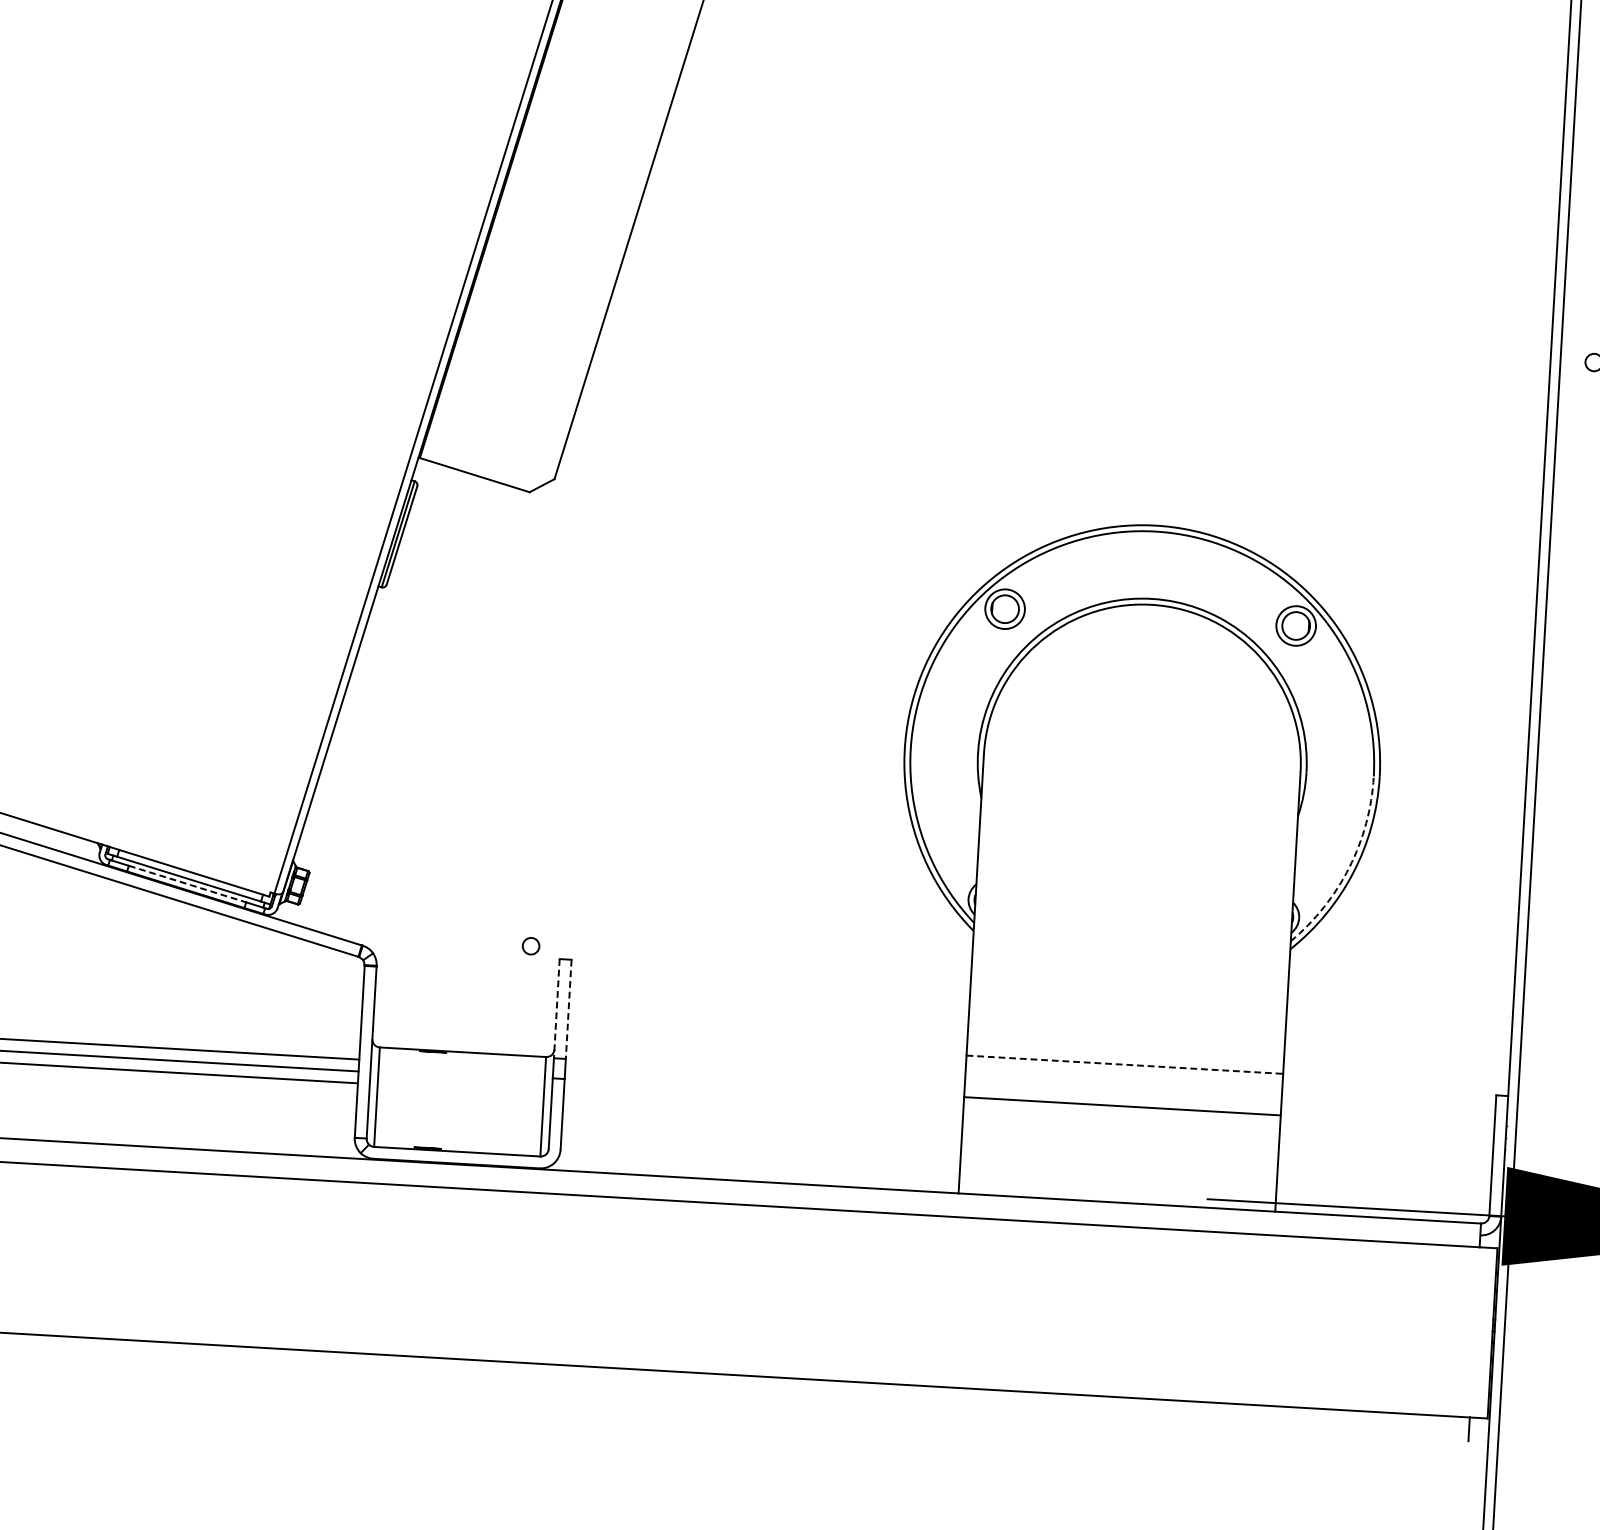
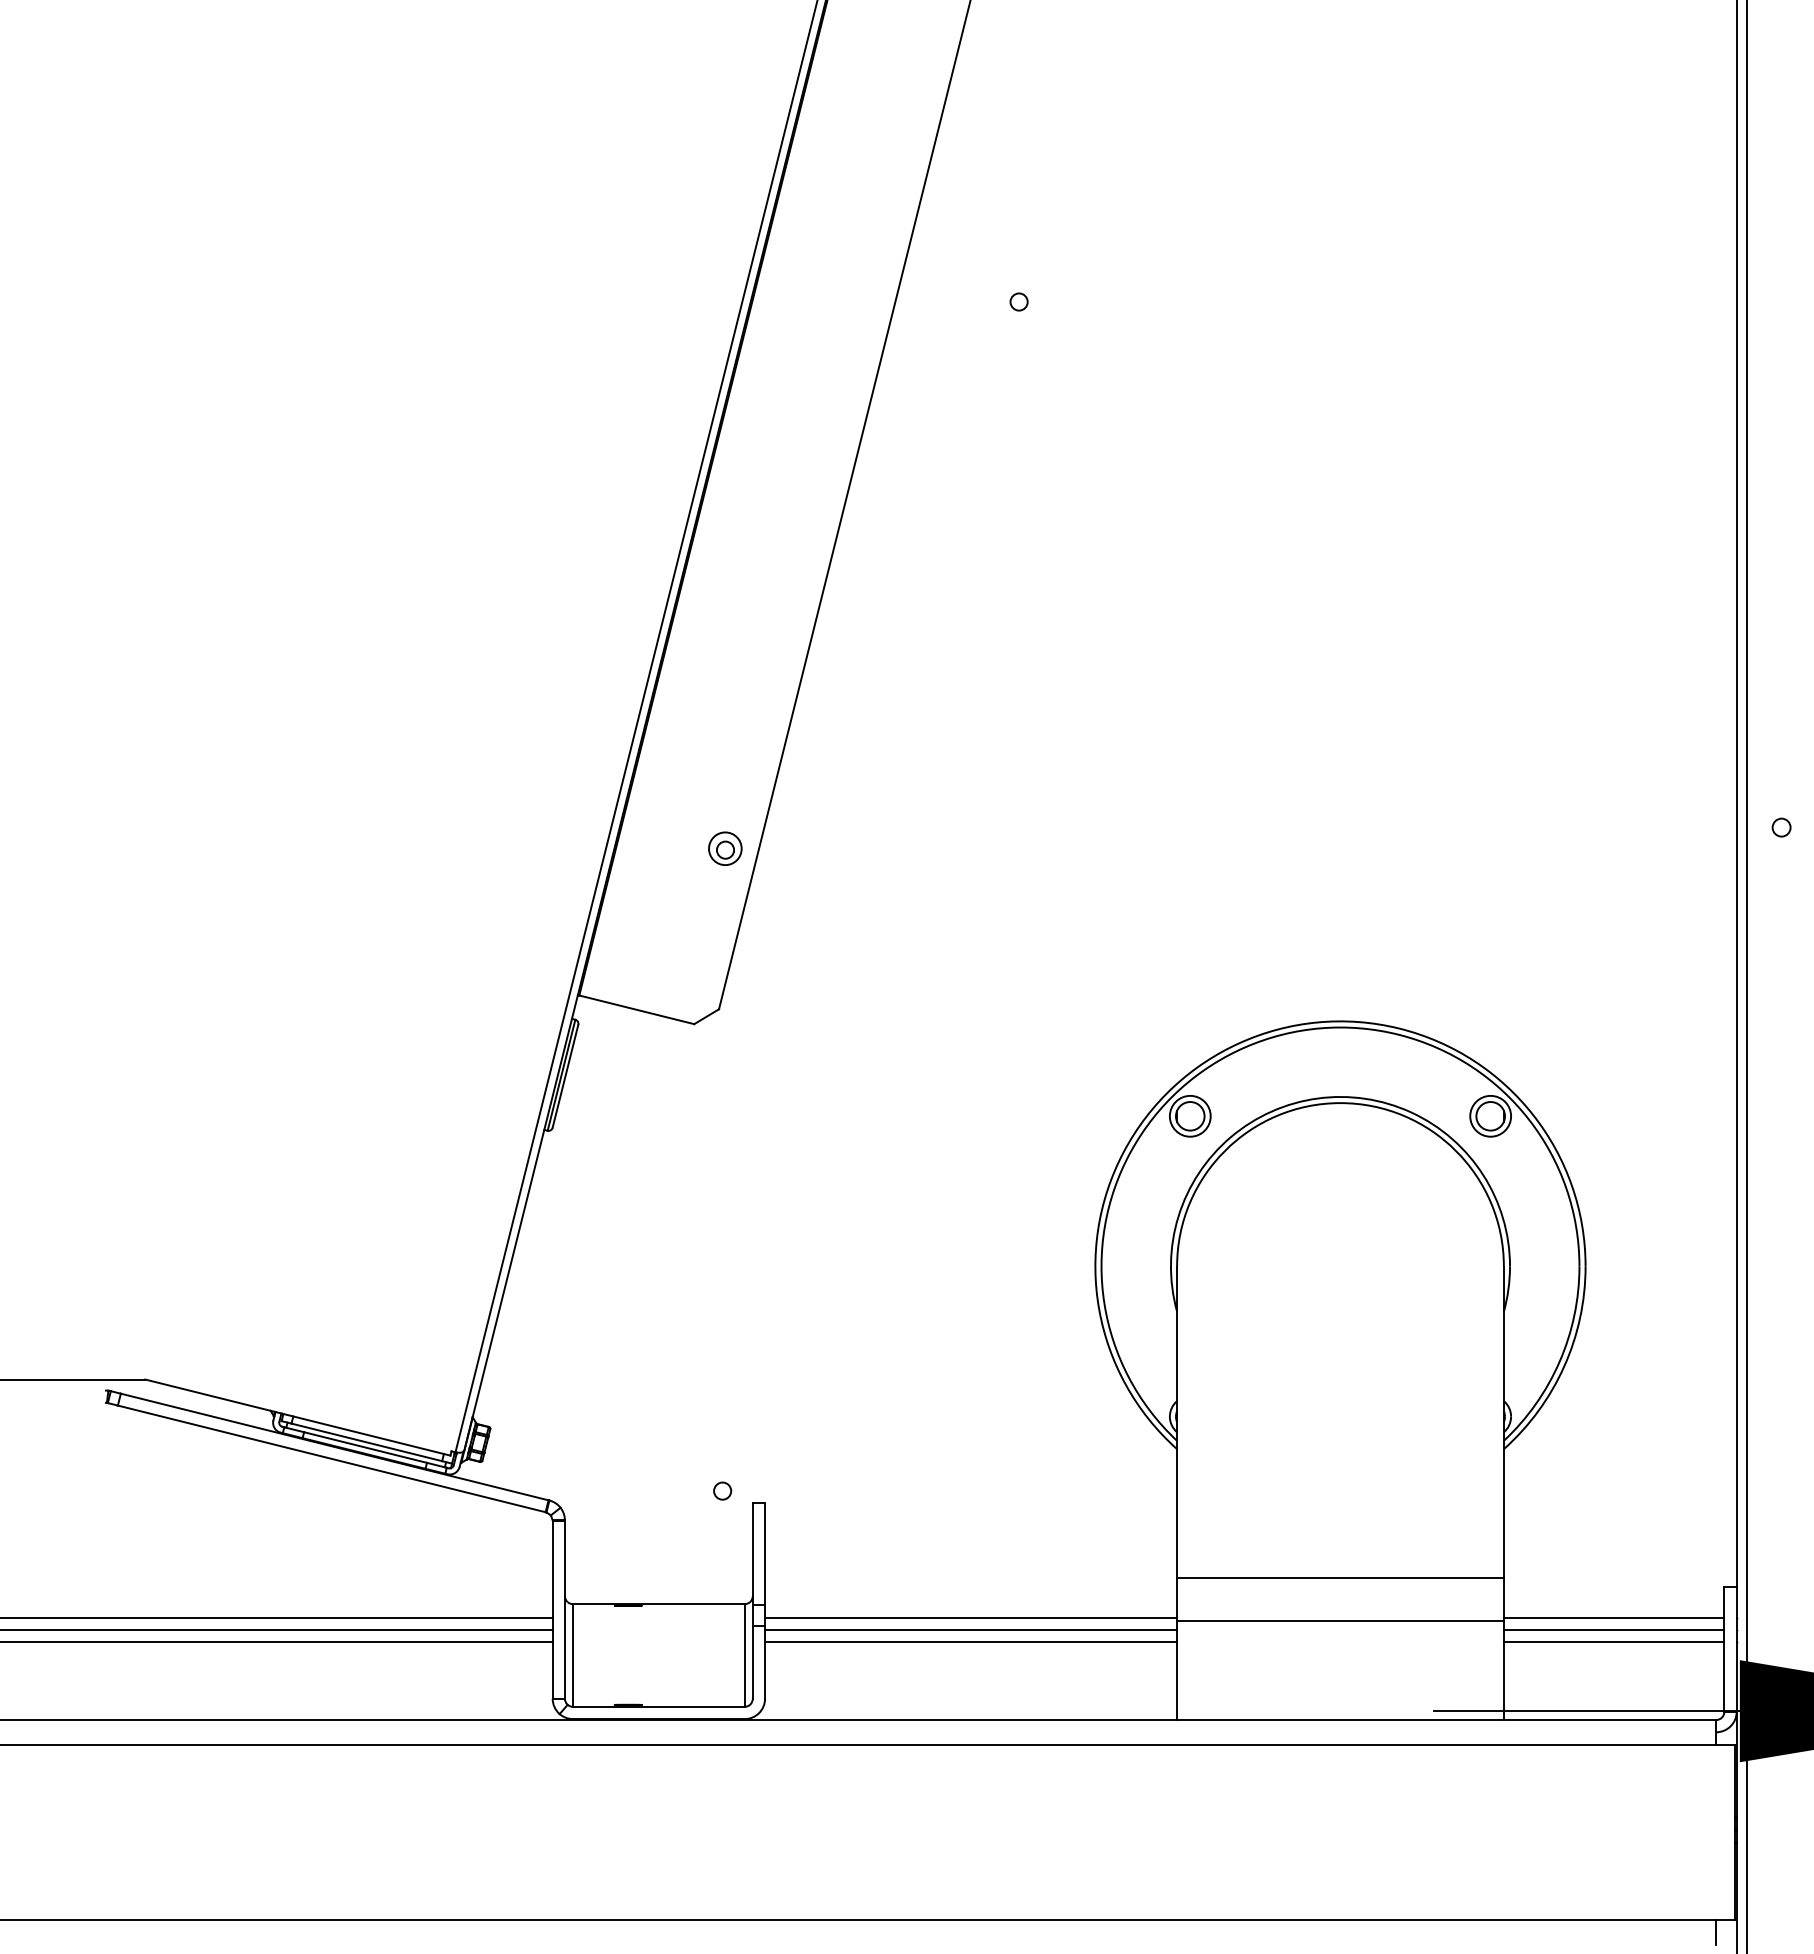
part: (569, 323) -> (725, 848), added
arc: (1349, 867) -> (1559, 1361), dashed -> solid
line: (188, 884) -> (366, 1447), dashed -> solid
line: (556, 1009) -> (752, 1554), dashed -> solid
line: (569, 1010) -> (765, 1554), dashed -> solid
line: (1124, 1064) -> (1340, 1577), dashed -> solid
line: (765, 1082) -> (971, 1617), added
line: (764, 1095) -> (971, 1630), added
line: (763, 1106) -> (971, 1642), added
line: (1387, 1118) -> (1613, 1617), added
line: (1386, 1131) -> (1613, 1630), added
line: (1385, 1142) -> (1613, 1642), added

